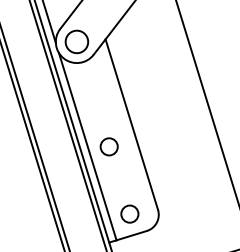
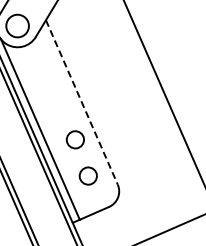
line: (131, 125) -> (81, 103), solid -> dashed
circle: (108, 146) -> (74, 139), moved
circle: (129, 213) -> (87, 175), moved

